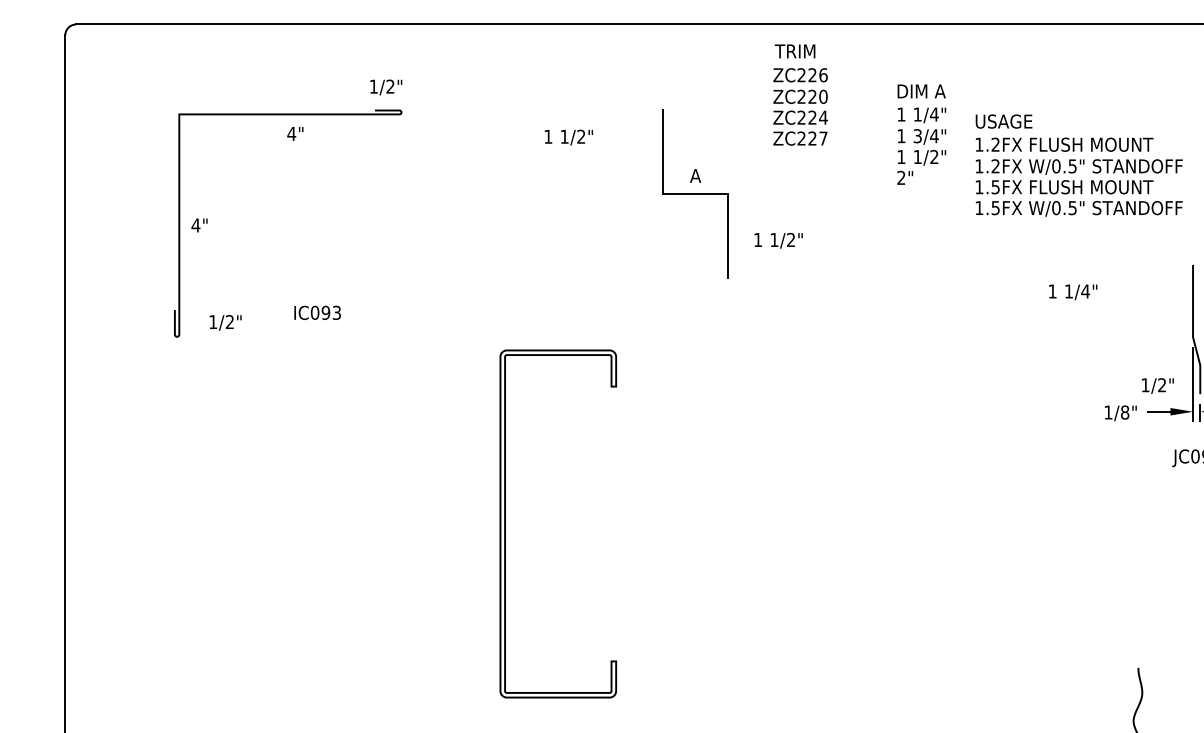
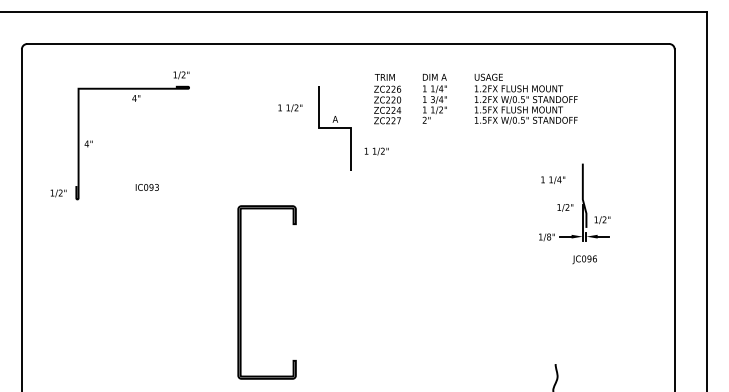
text: (800, 95) -> (387, 99), moved
text: (920, 134) -> (434, 98), moved
text: (569, 138) -> (290, 108), moved
text: (1077, 164) -> (525, 98), moved
text: (1073, 290) -> (553, 179), moved
text: (225, 322) -> (58, 193), moved
text: (1158, 385) -> (565, 207), moved

